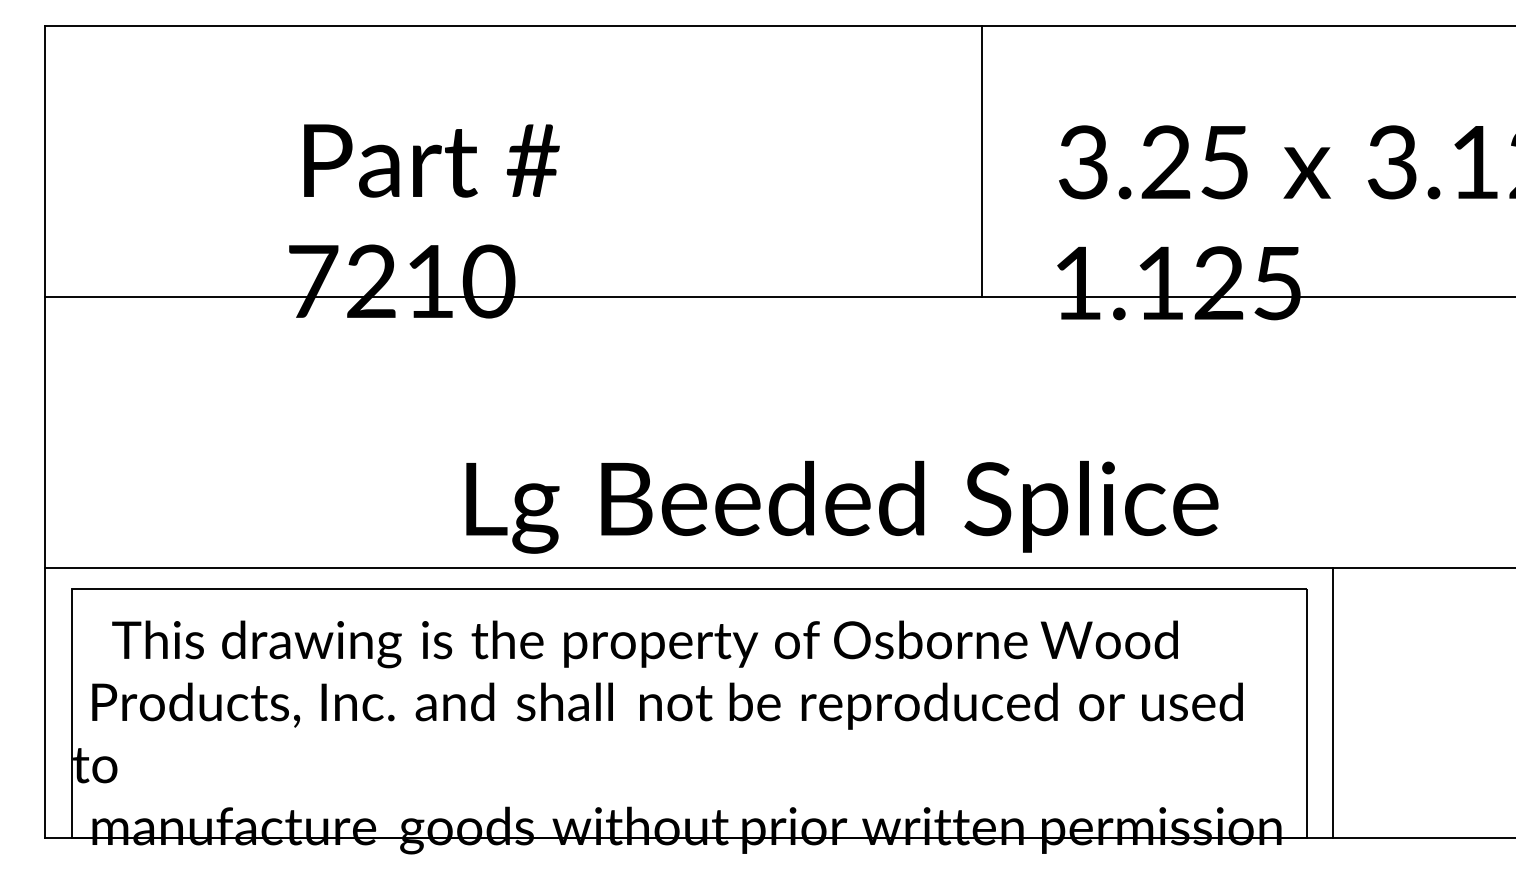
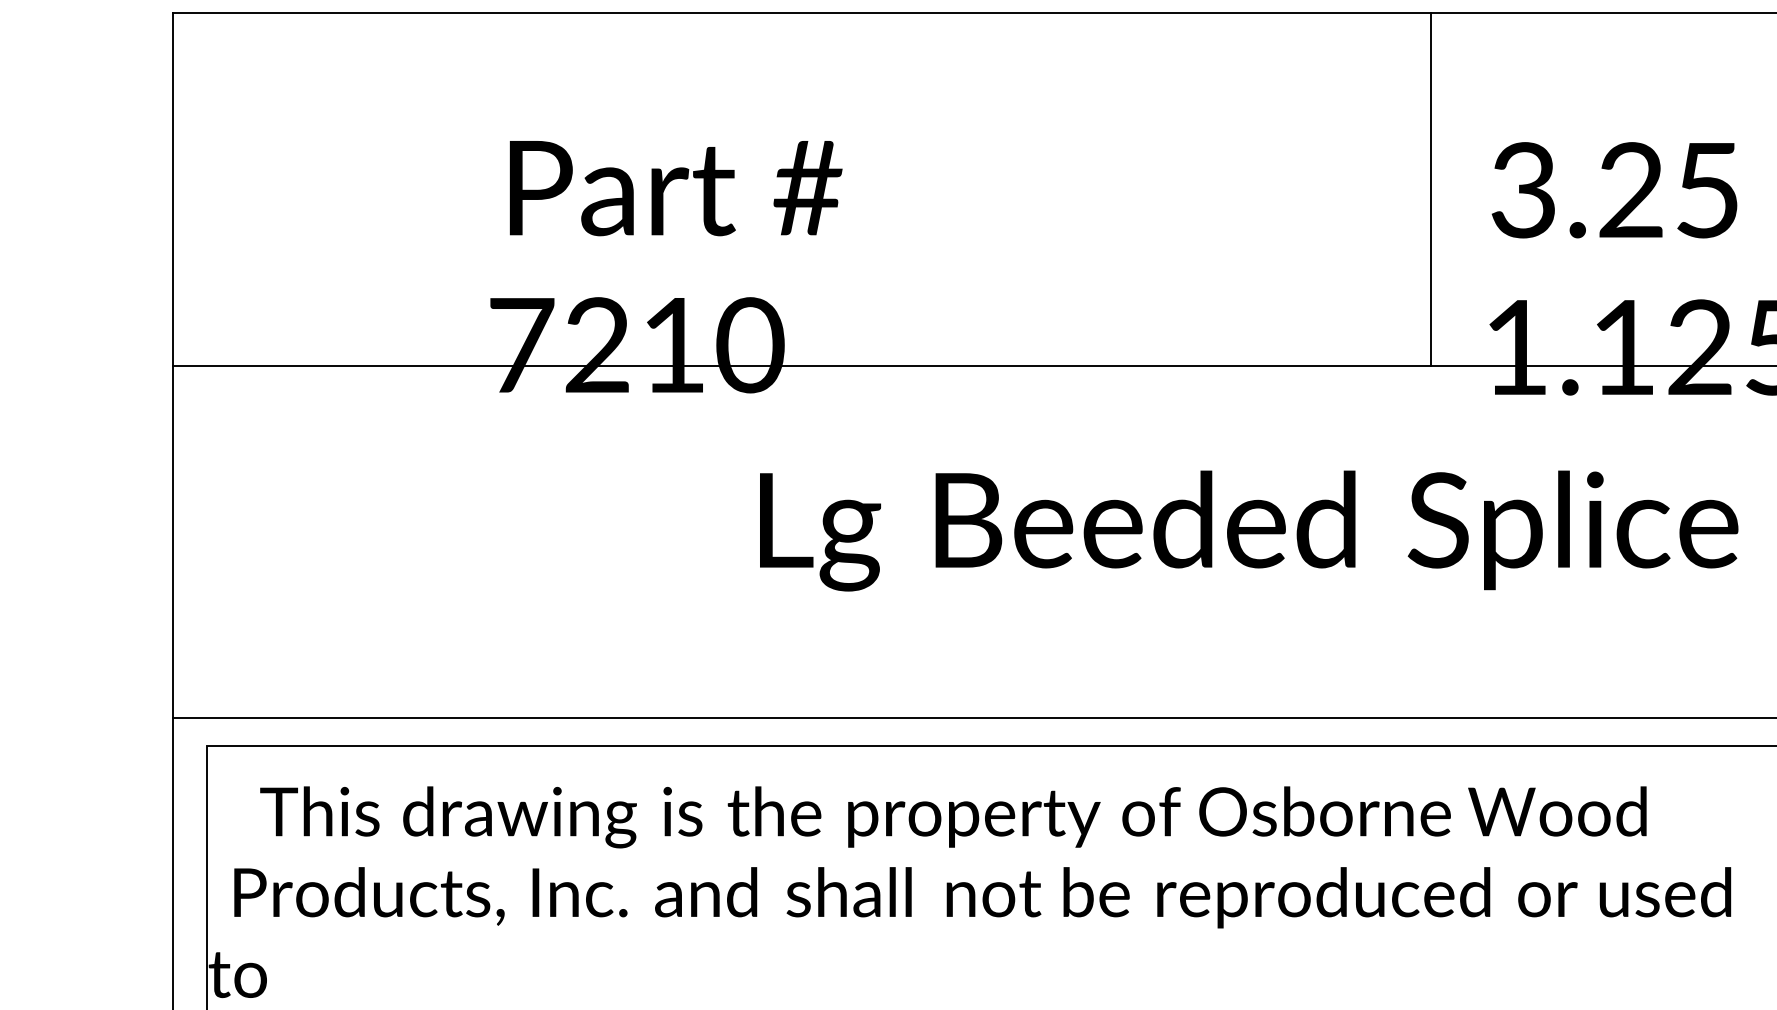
line: (982, 161) -> (1431, 189), moved
text: (842, 506) -> (1249, 529), moved

